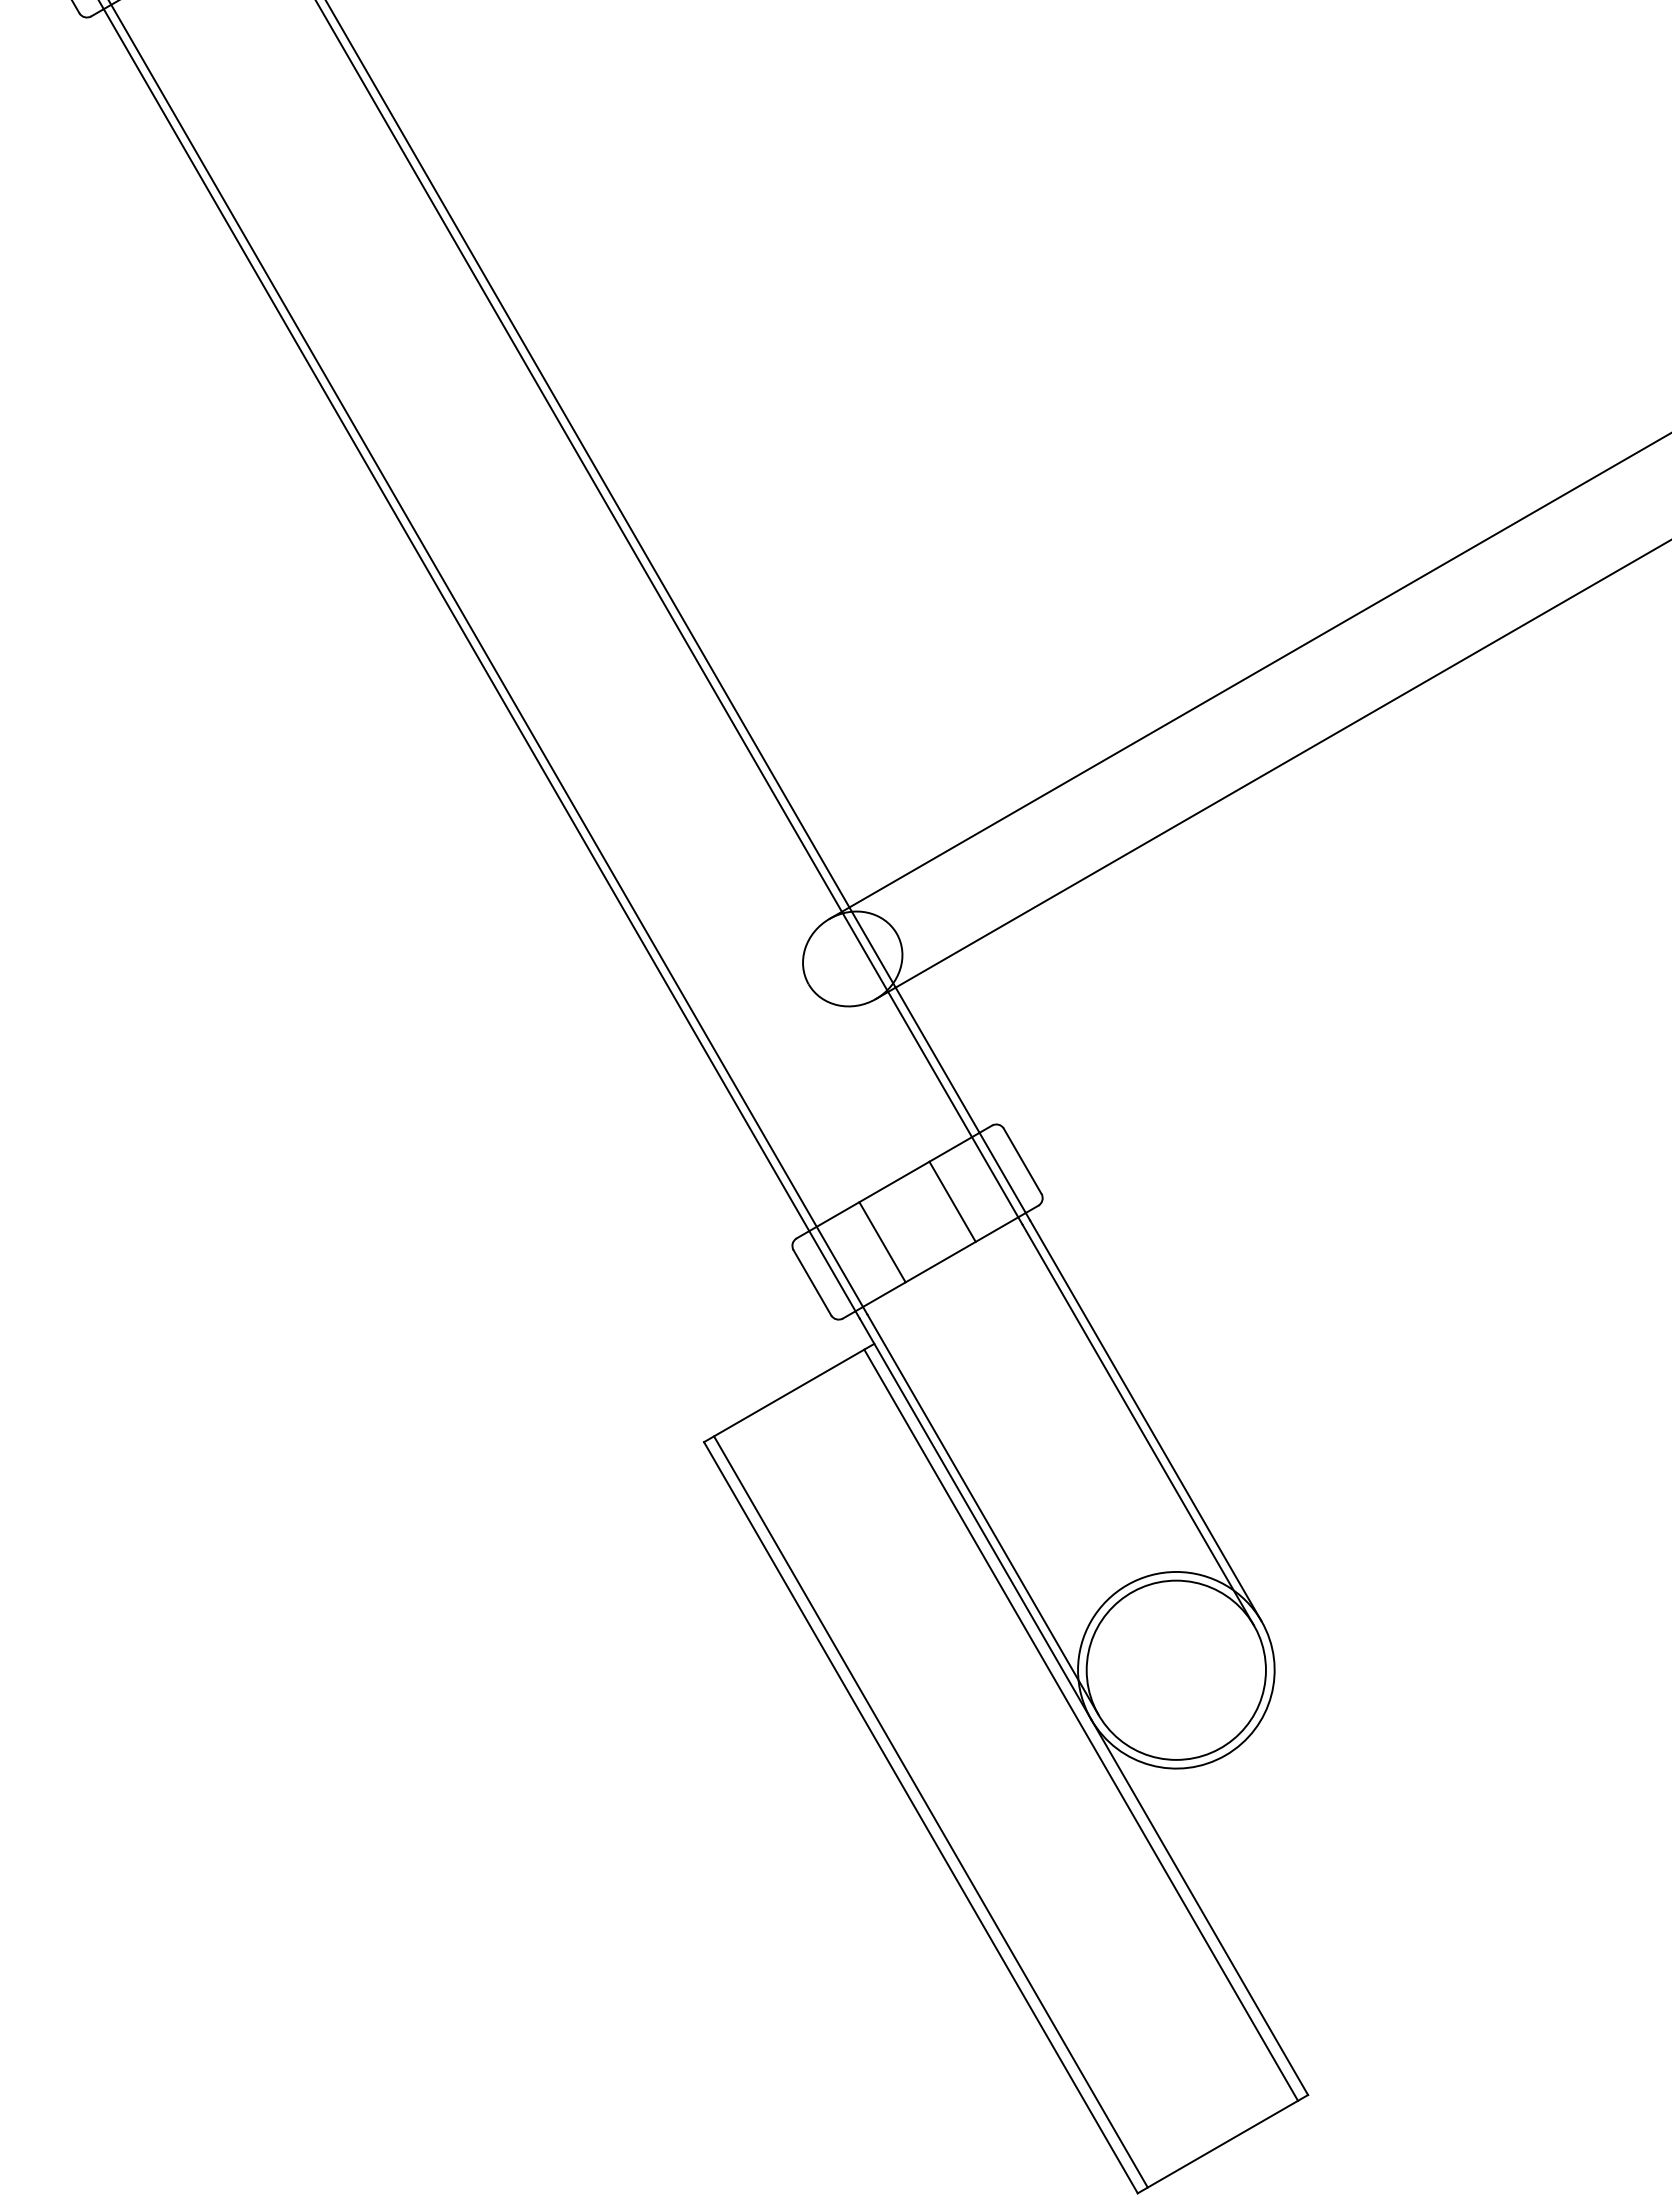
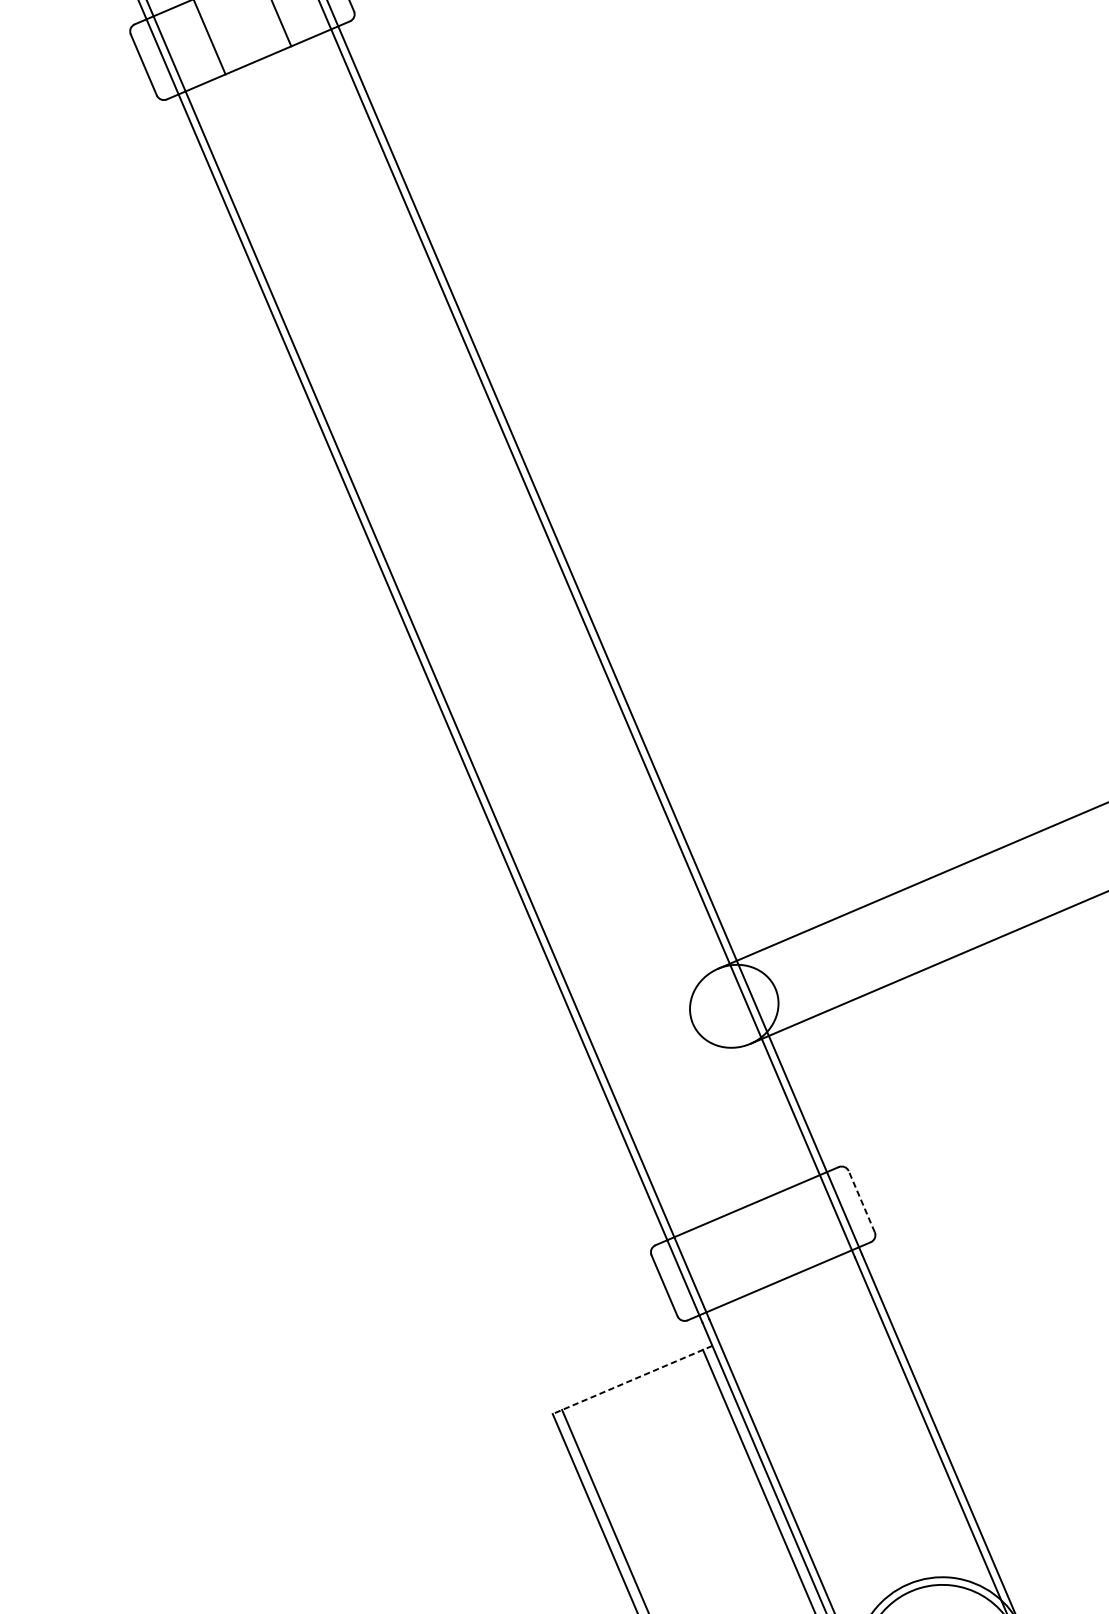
line: (1022, 1161) -> (861, 1201), solid -> dashed
line: (952, 1201) -> (795, 1229), removed
line: (882, 1242) -> (730, 1257), removed
line: (788, 1393) -> (631, 1380), solid -> dashed

